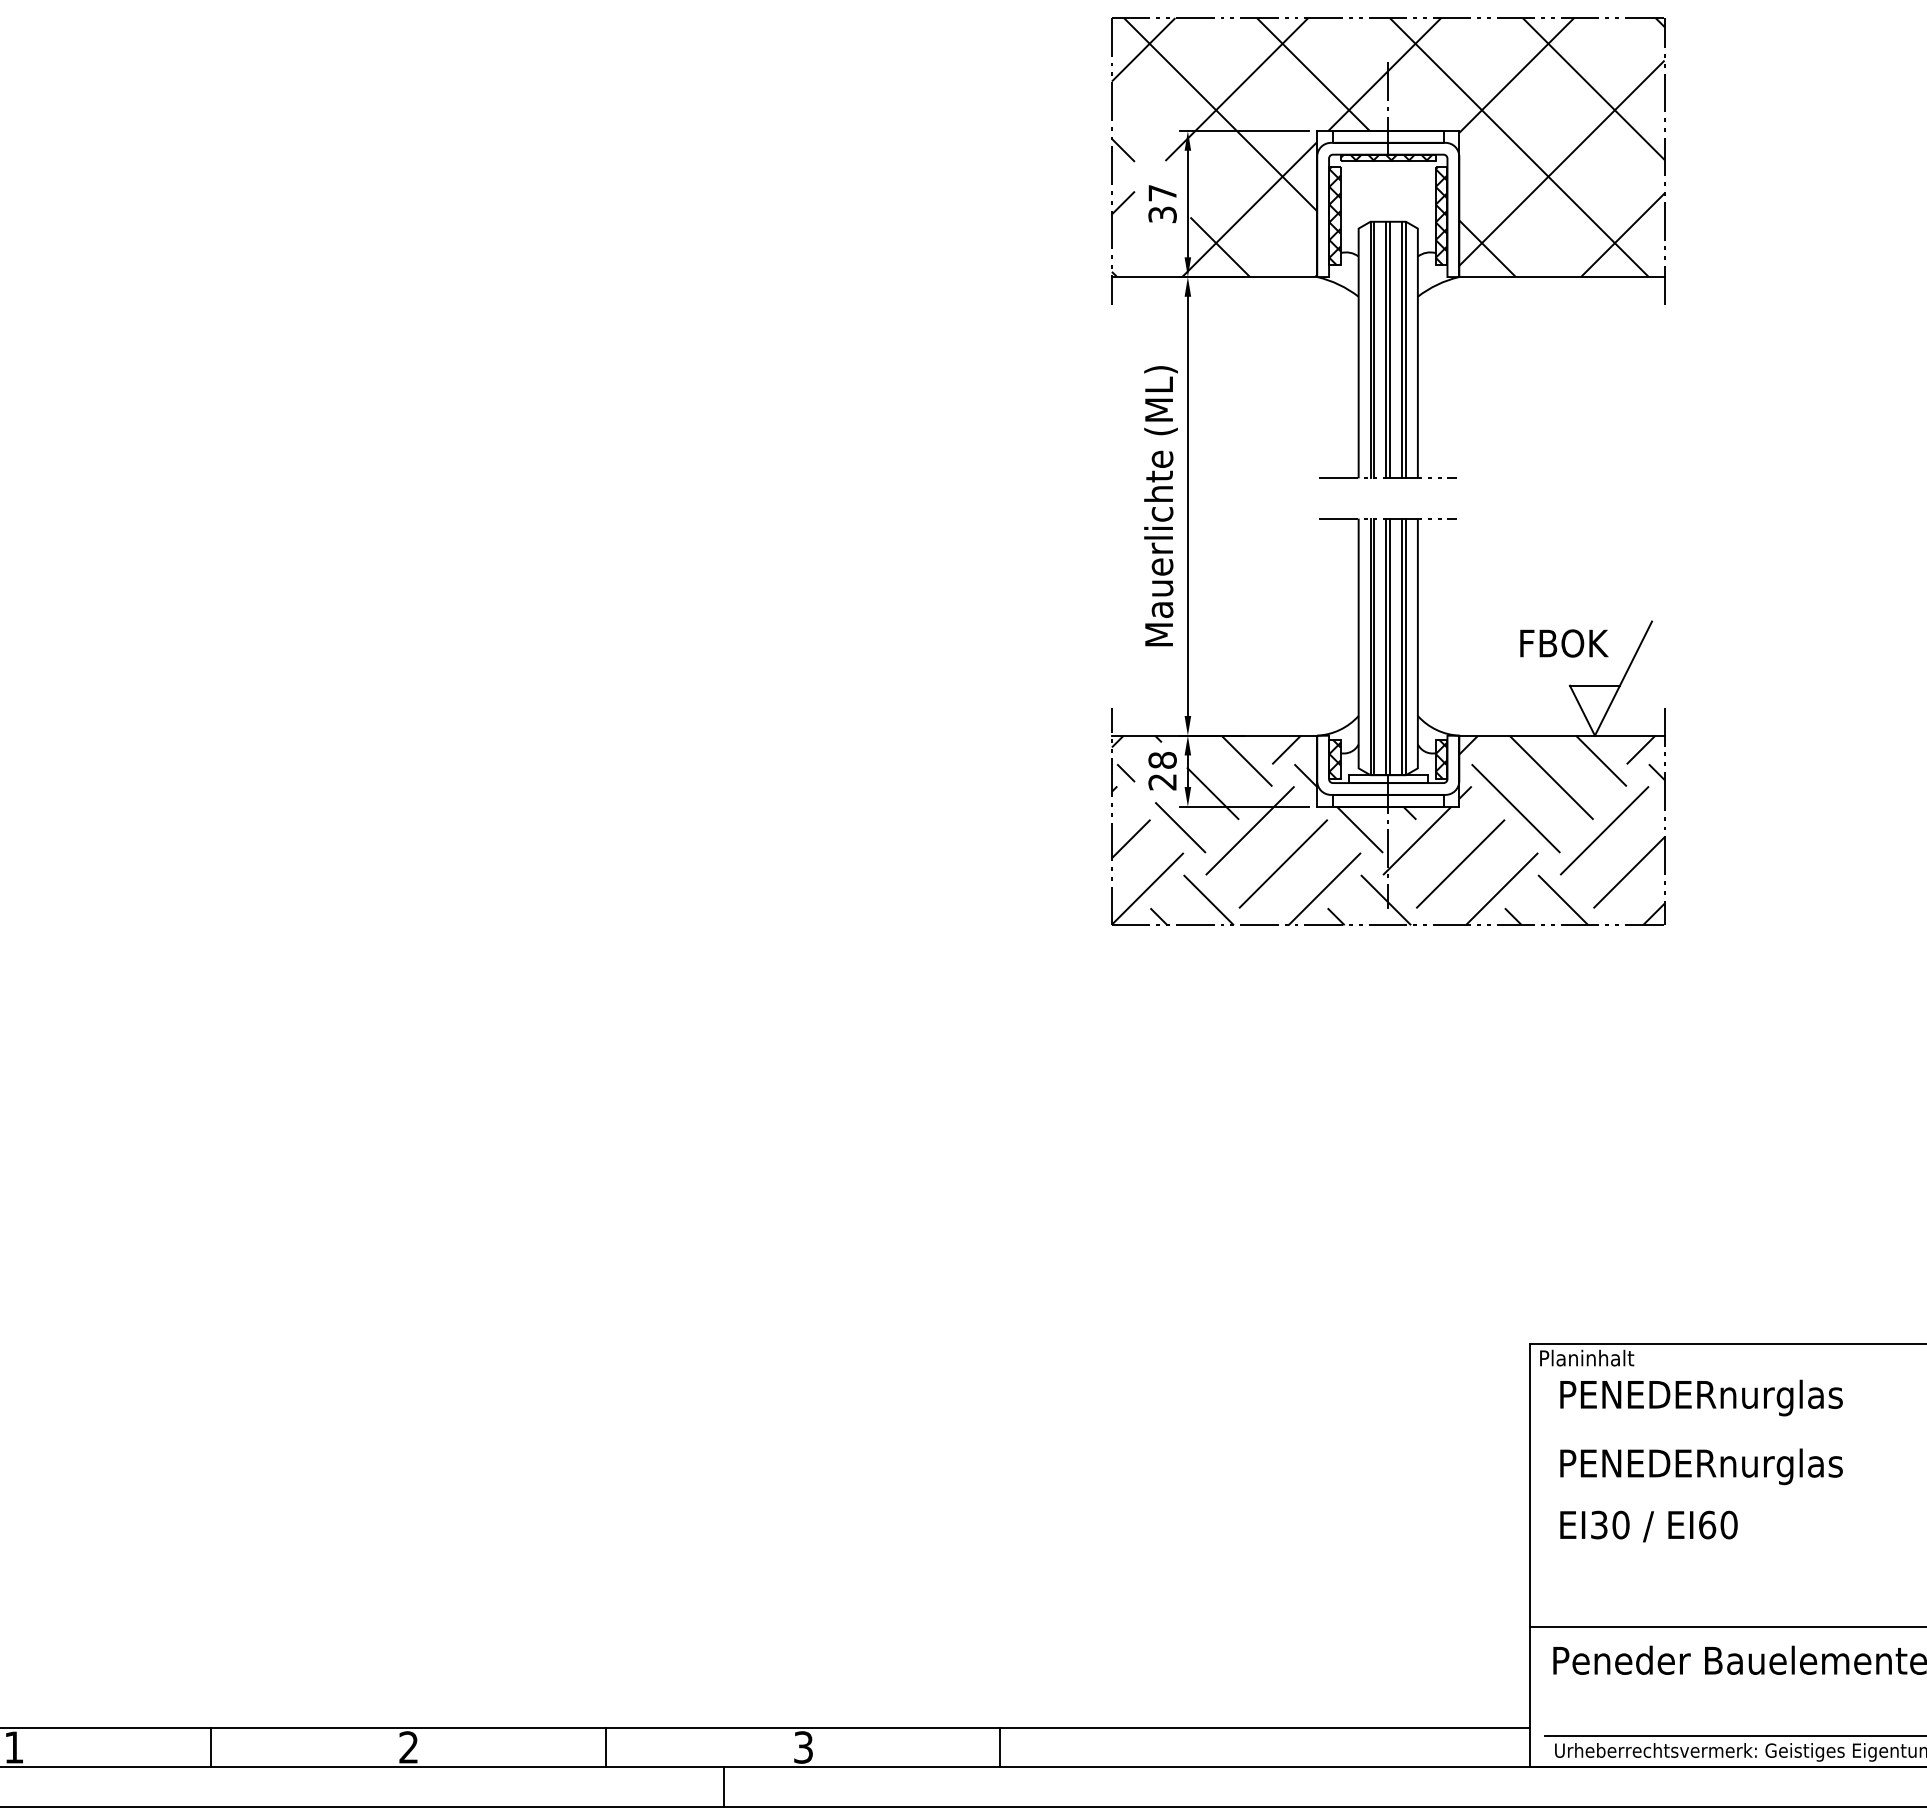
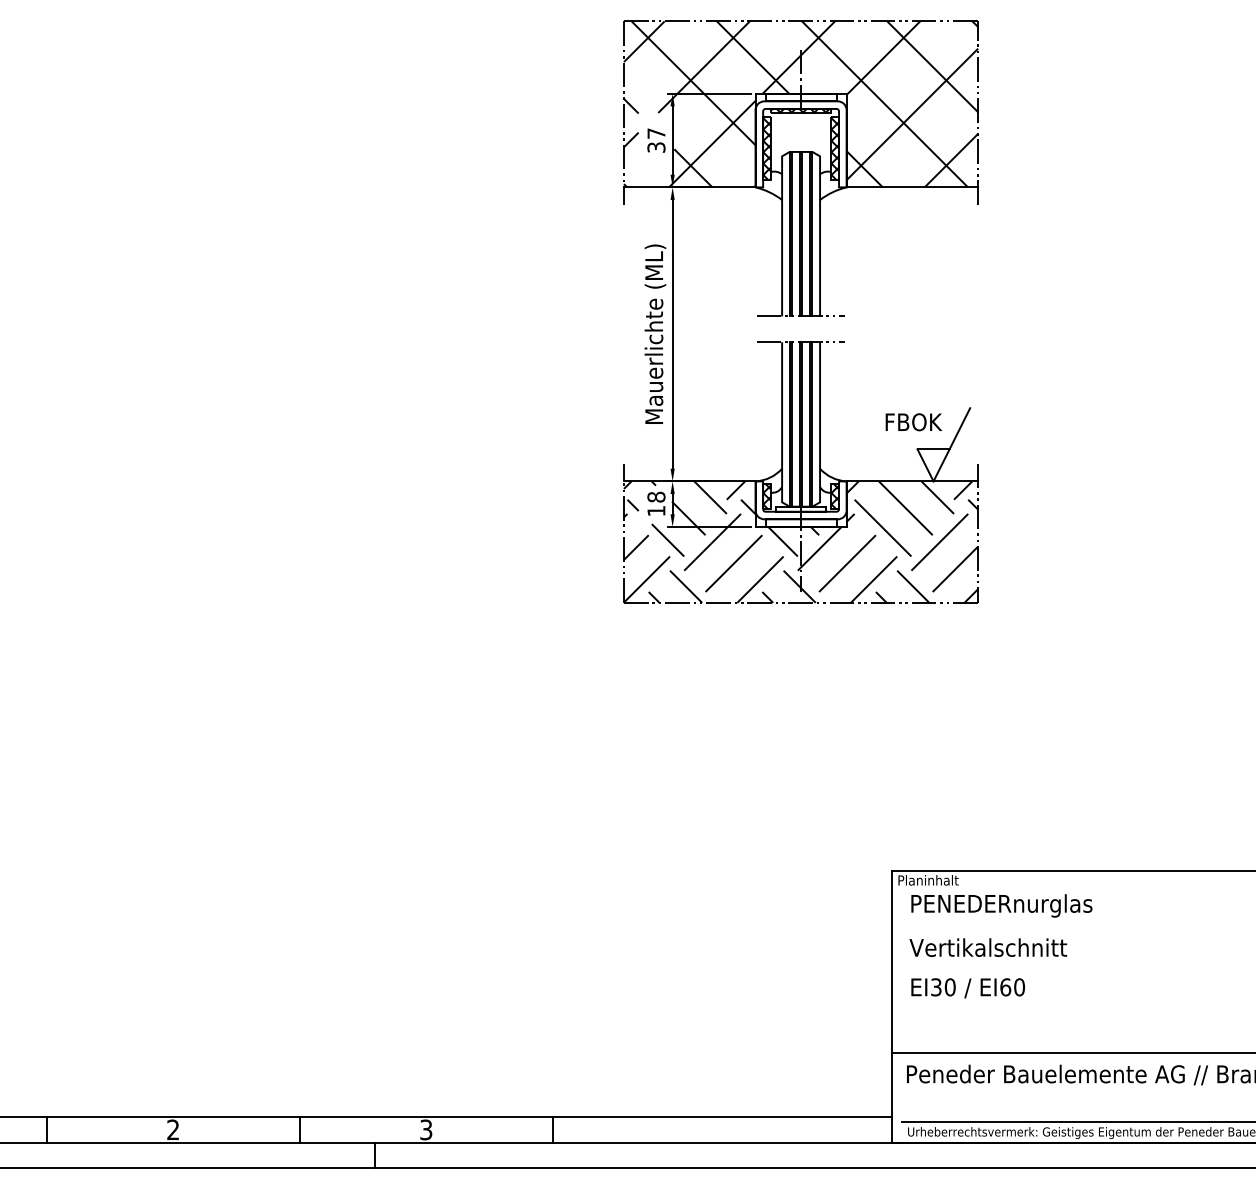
text: (1162, 782) -> (656, 511), 28 -> 18
text: (1699, 1466) -> (1000, 949), PENEDERnurglas -> Vertikalschnitt

